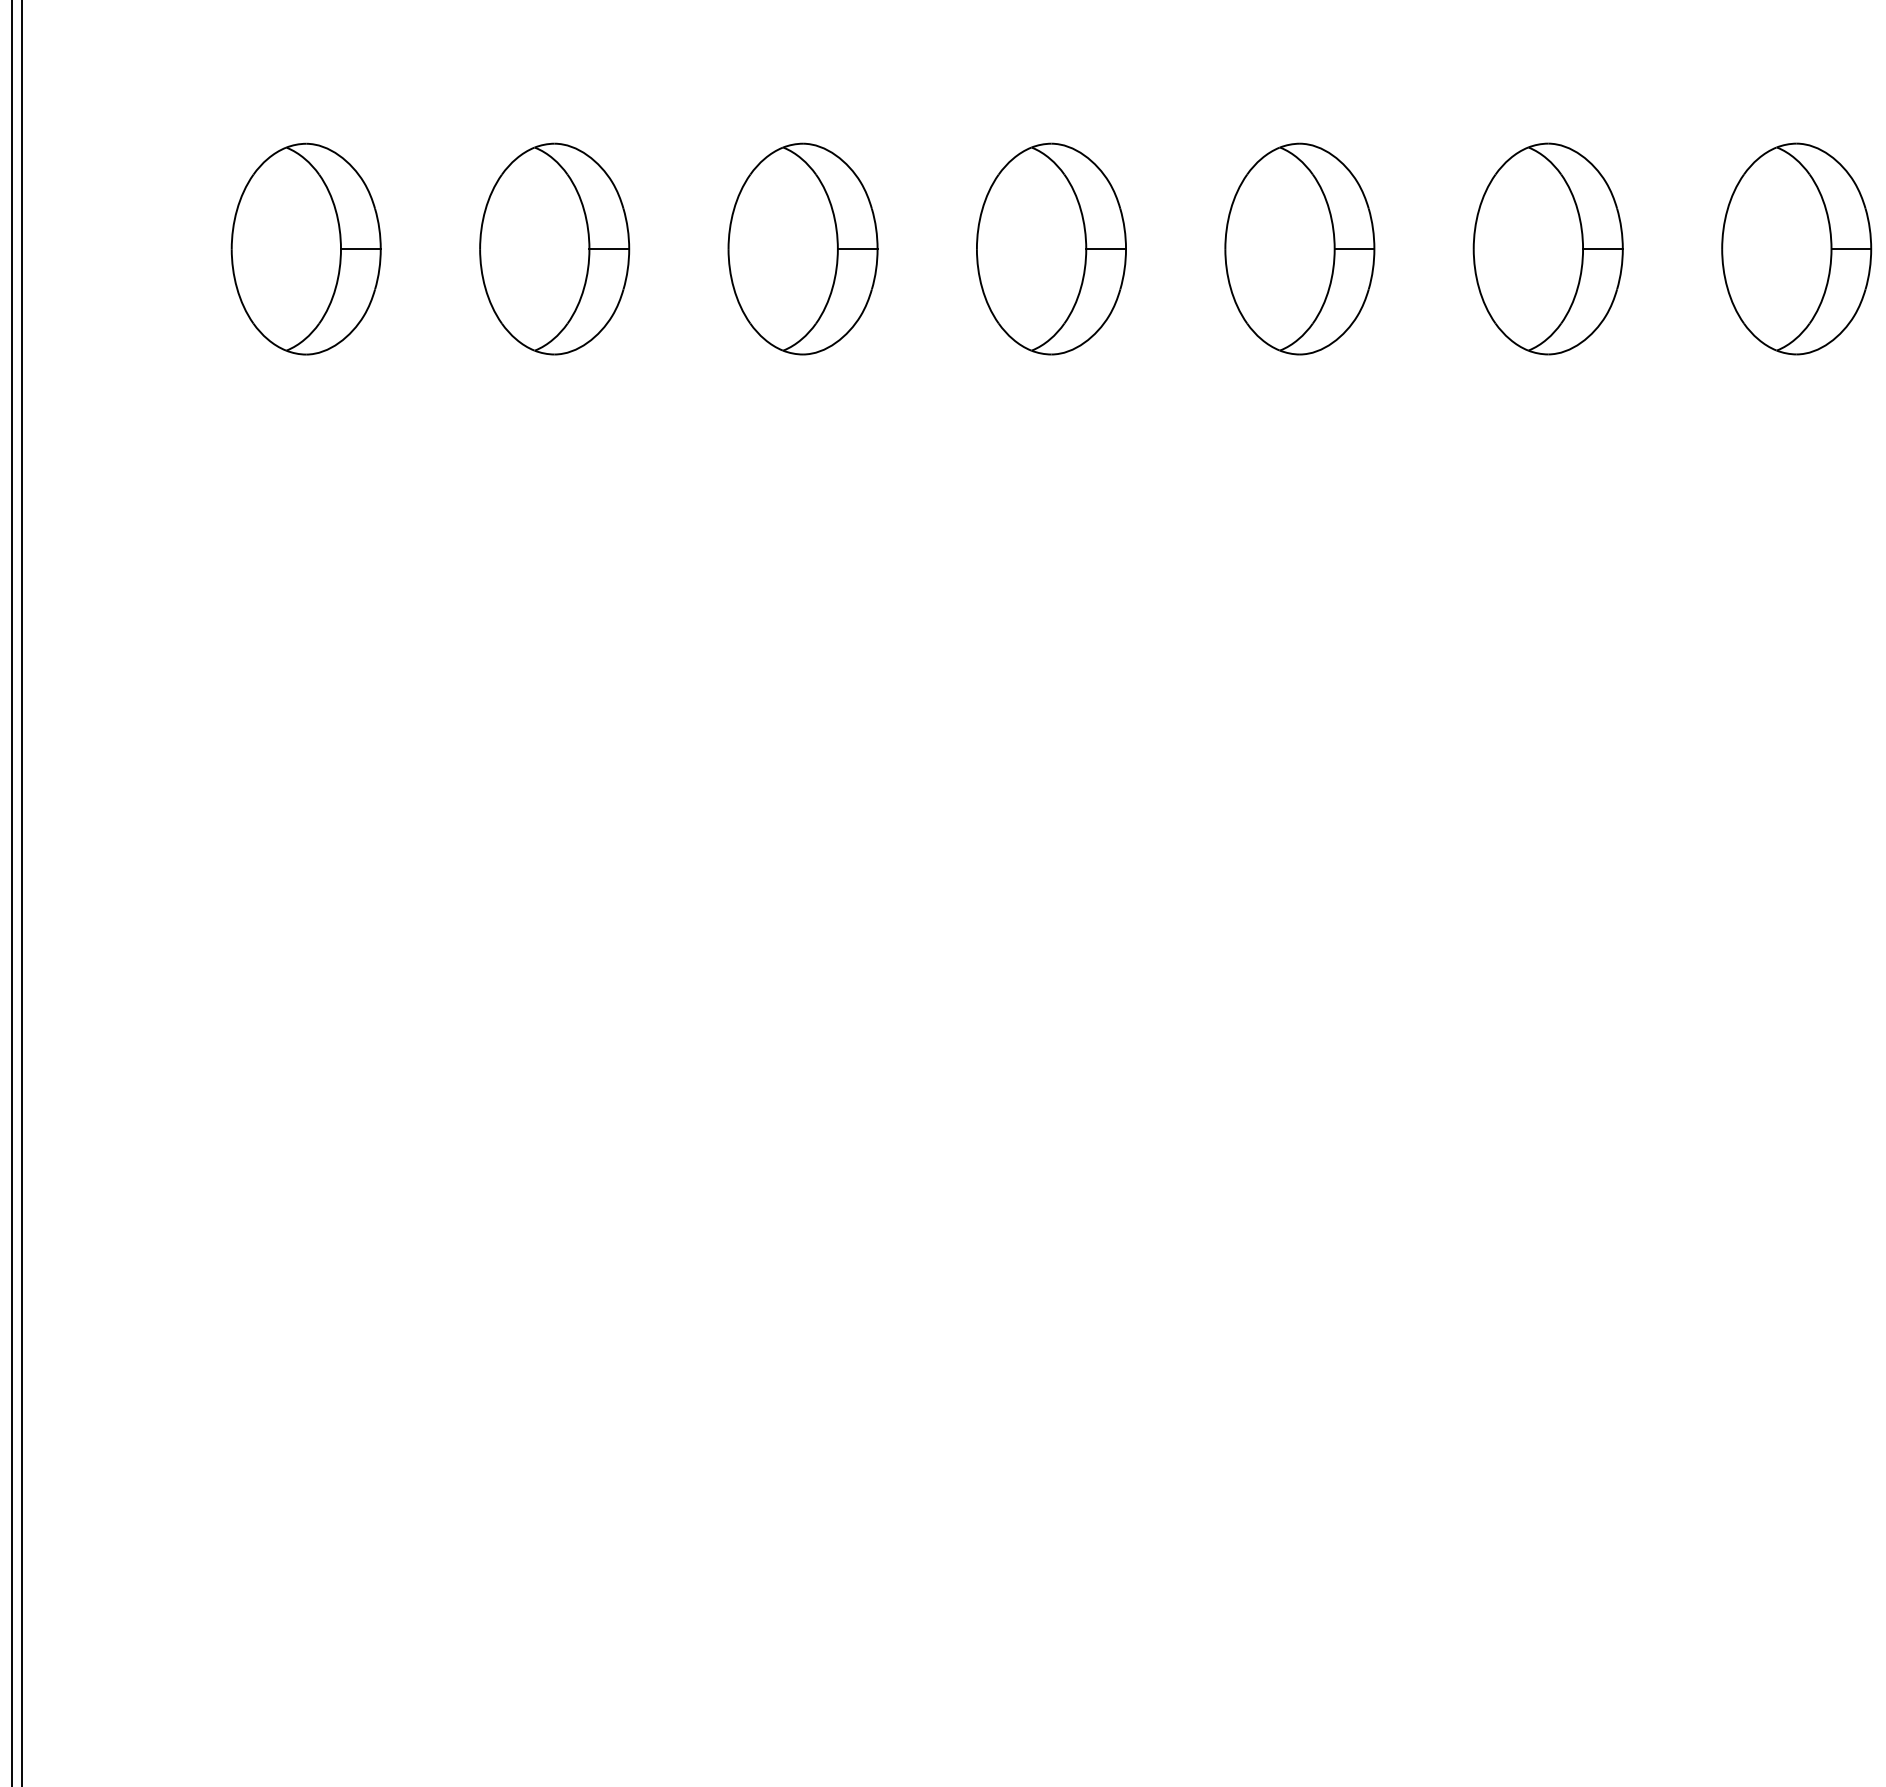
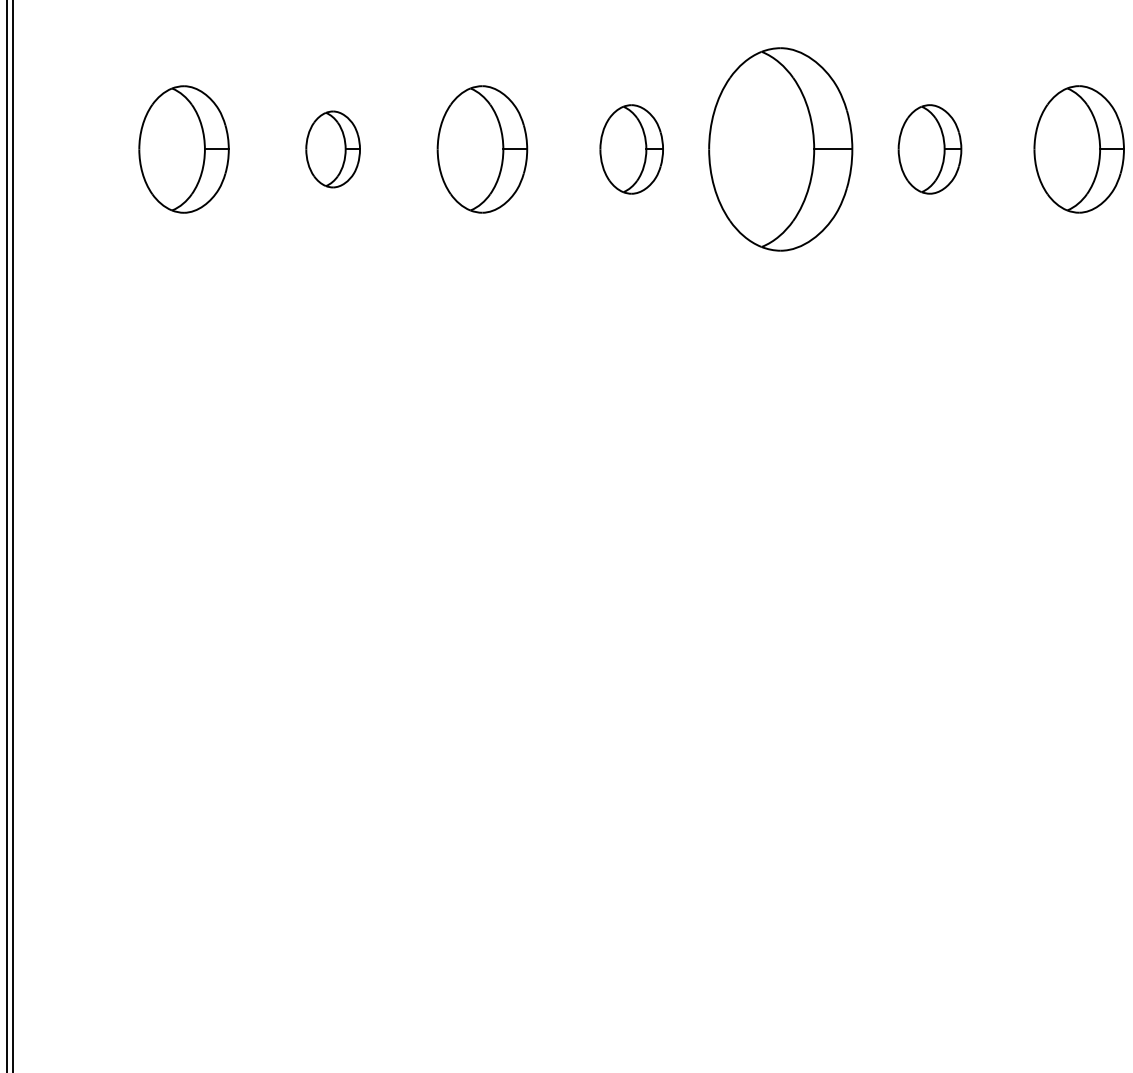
part: (553, 249) -> (332, 149), size x0.6
part: (1051, 249) -> (631, 149), size x0.7
part: (1299, 249) -> (780, 149), size x1.6
part: (1547, 249) -> (929, 149), size x0.7

